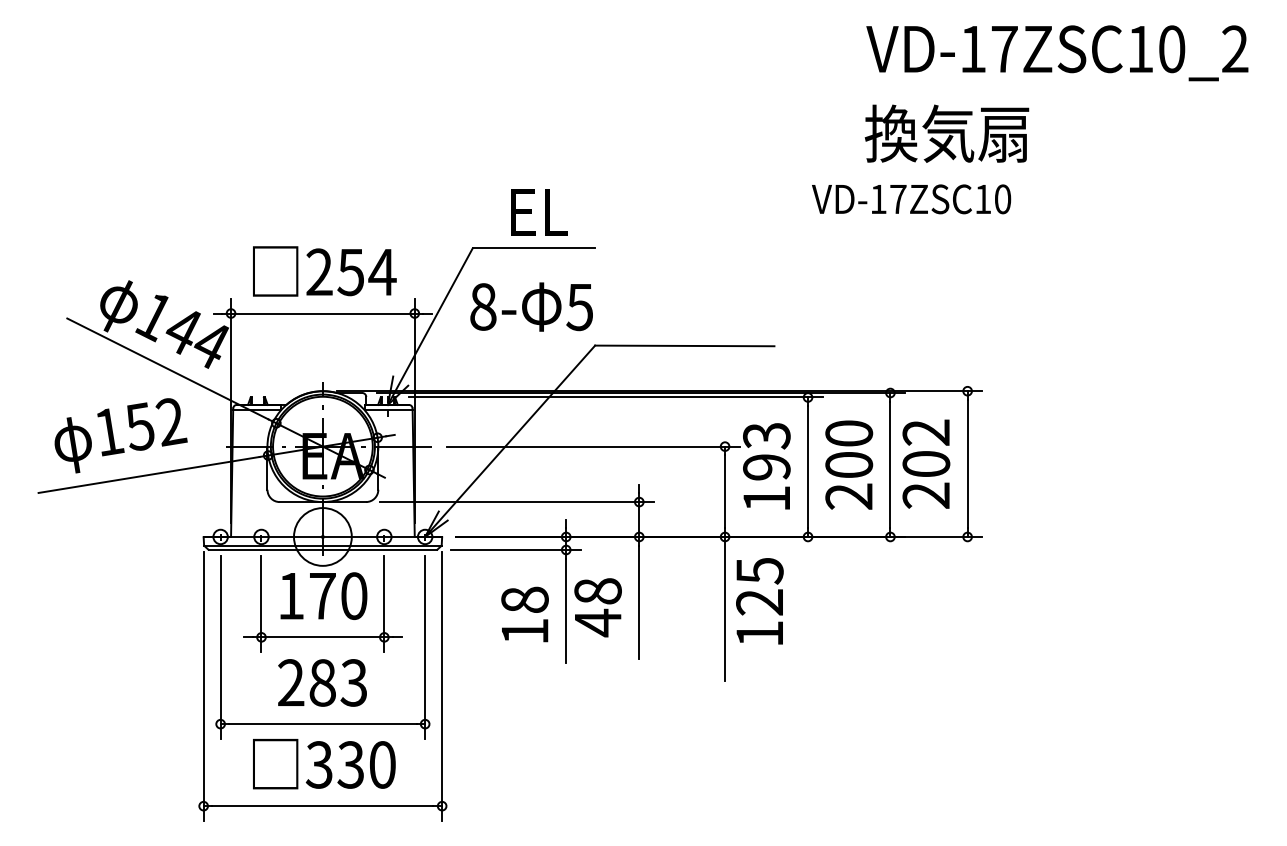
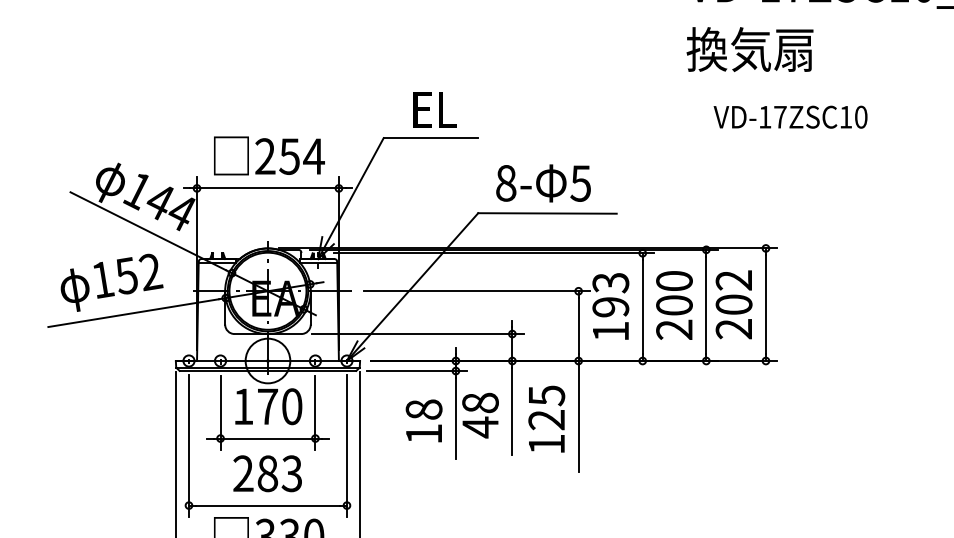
text: (911, 199) -> (790, 117), moved
text: (531, 306) -> (543, 183), moved
text: (759, 601) -> (546, 419), moved

